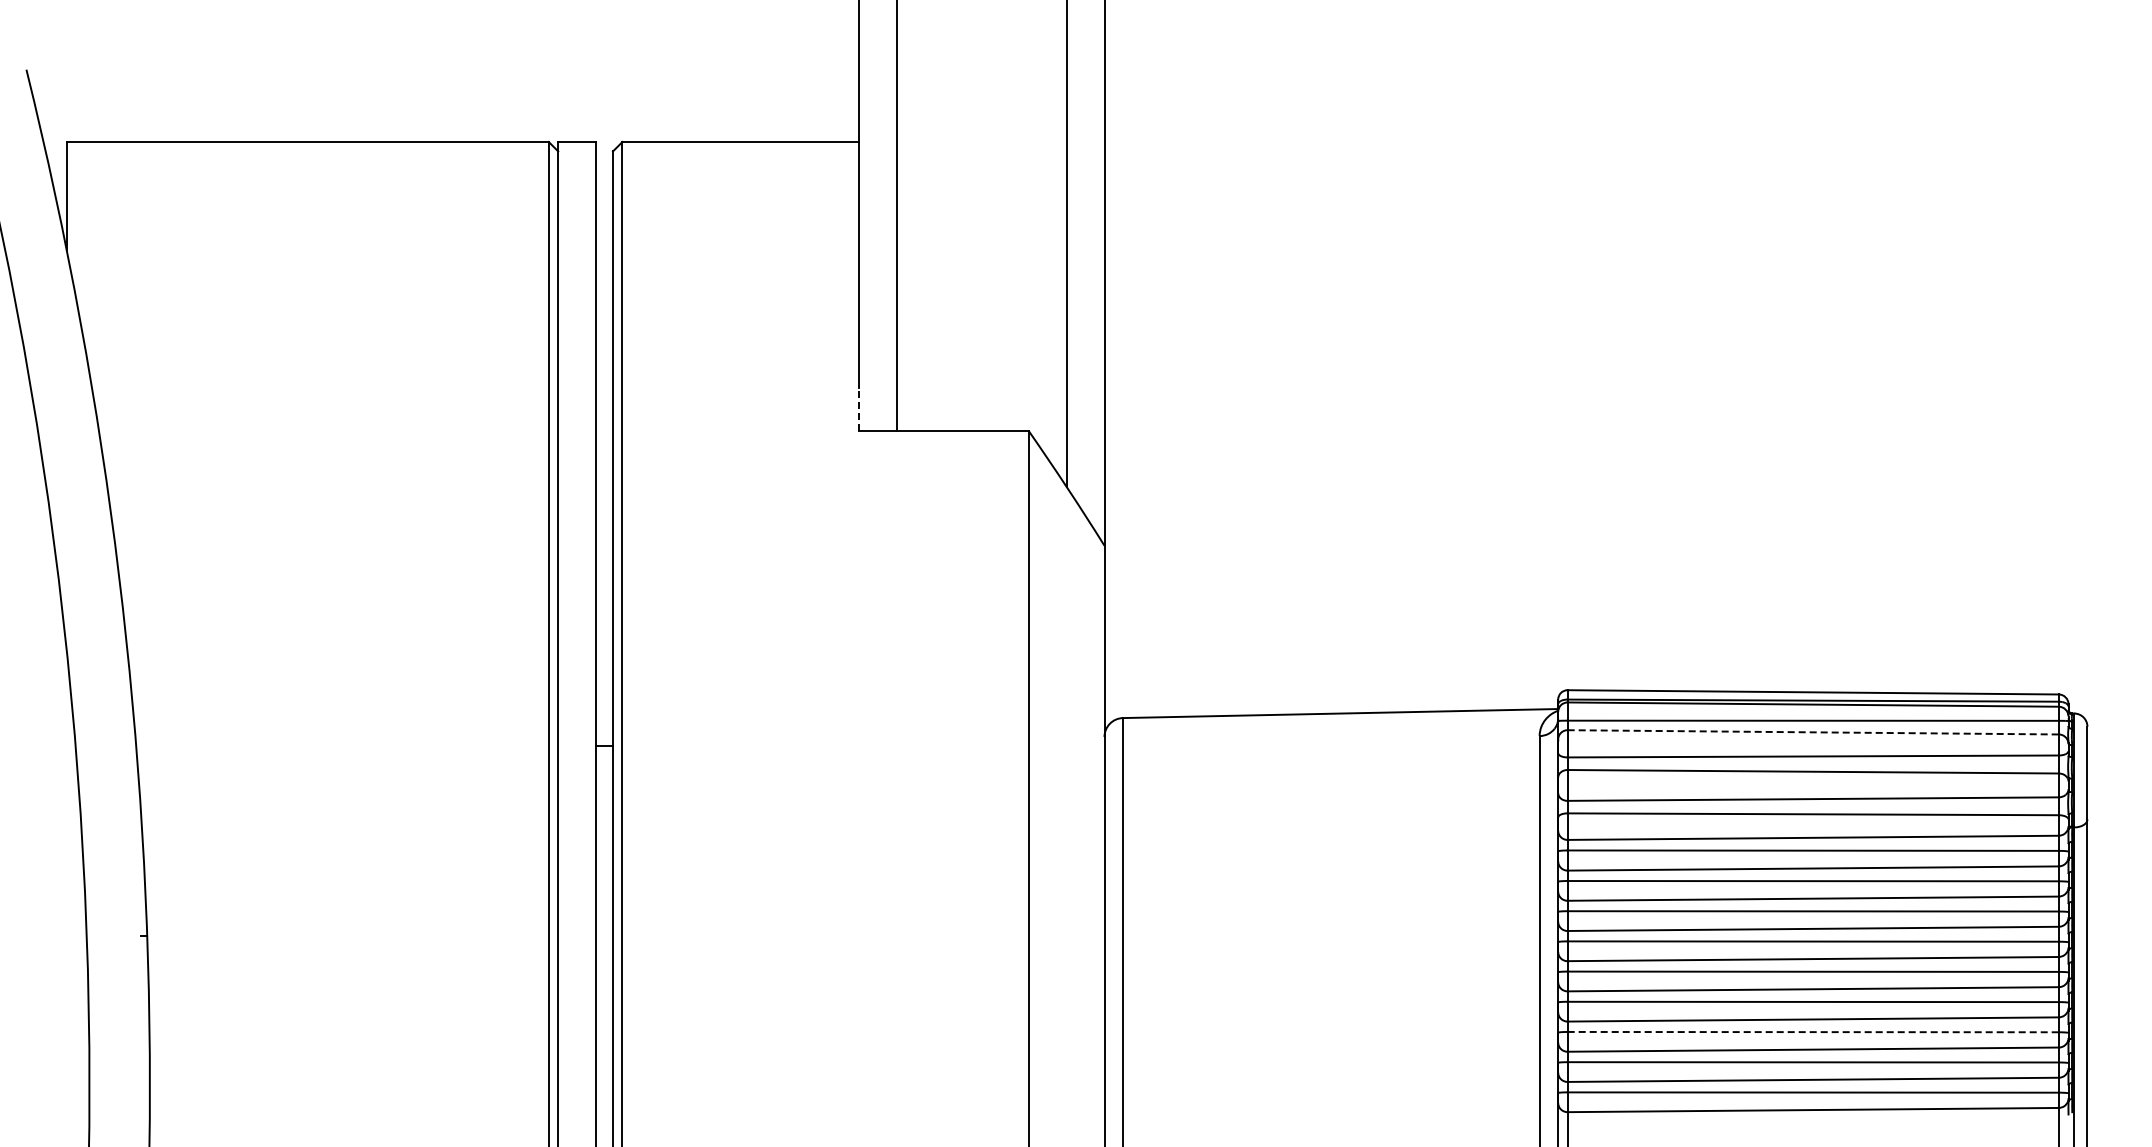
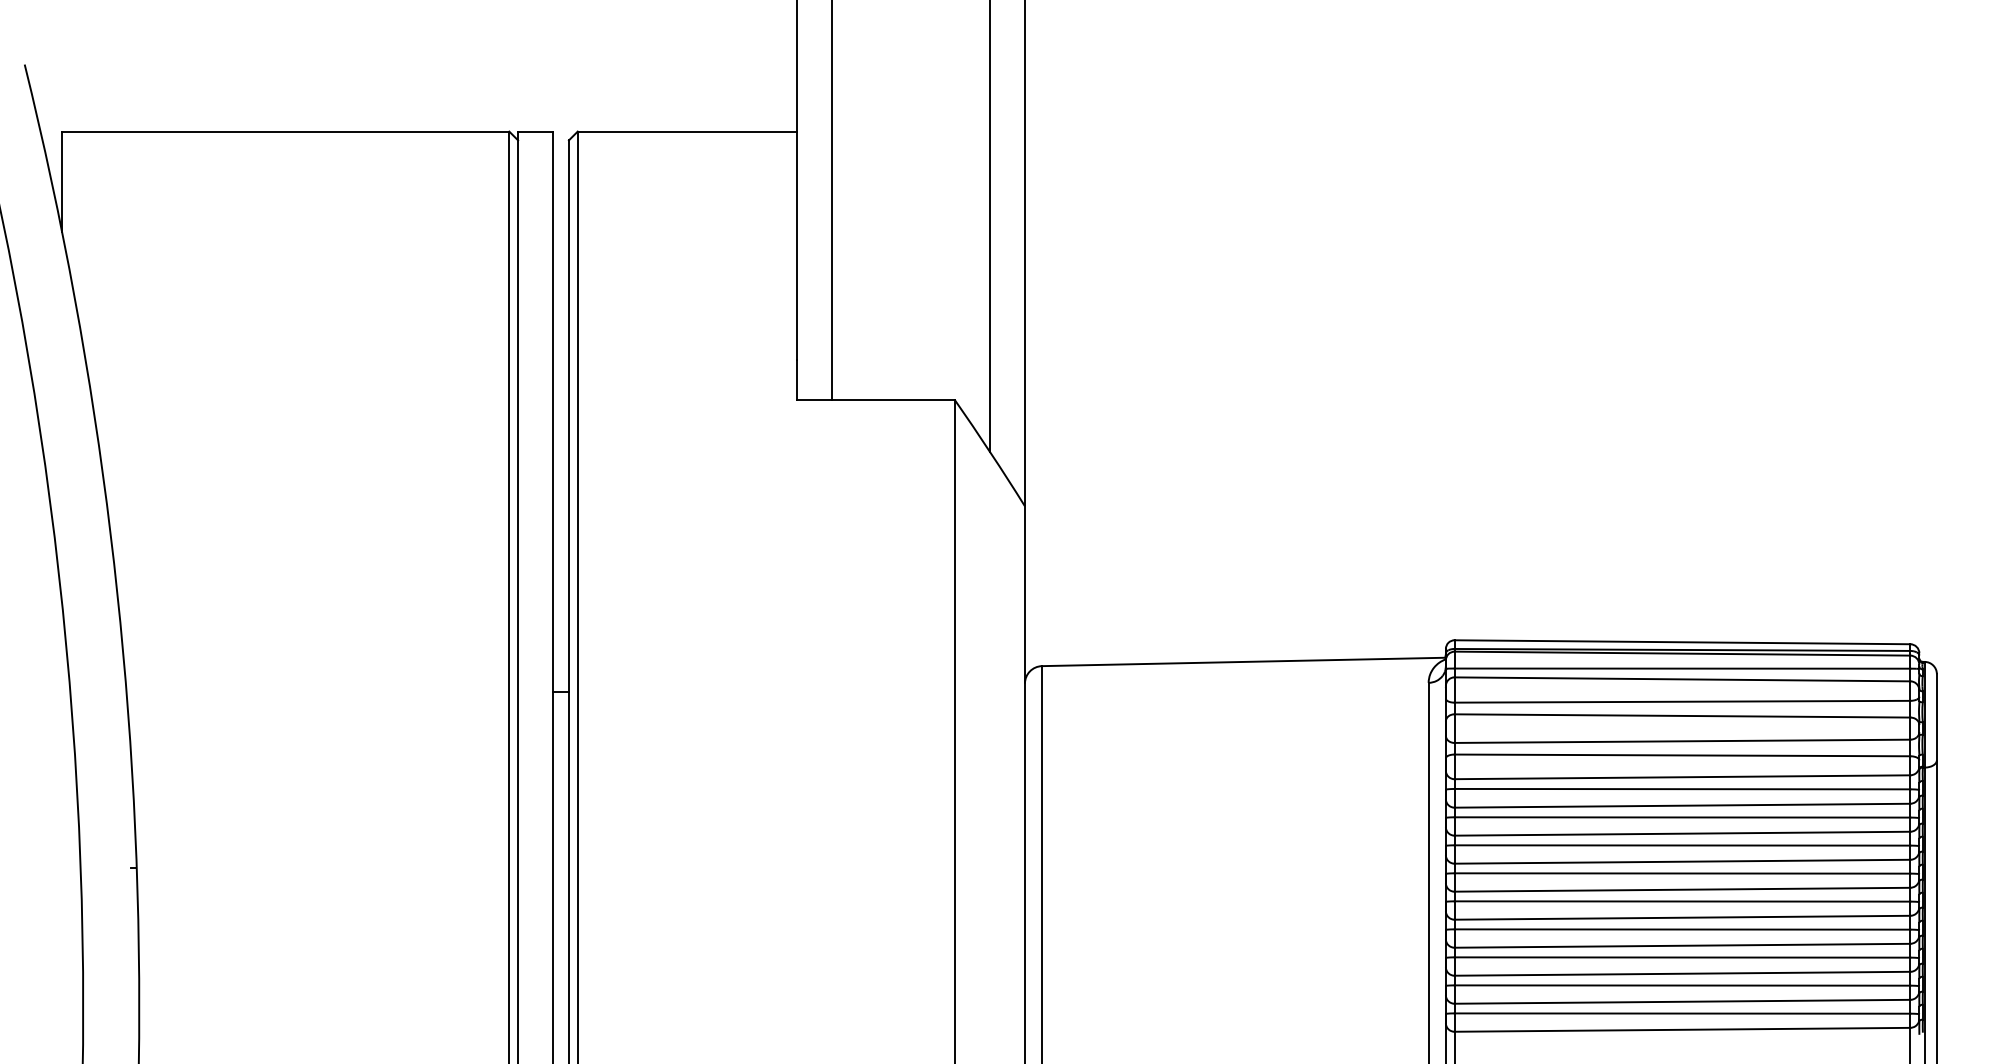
line: (858, 409) -> (796, 379), dashed -> solid
line: (1813, 732) -> (1682, 679), dashed -> solid
line: (1813, 1032) -> (1682, 957), dashed -> solid

